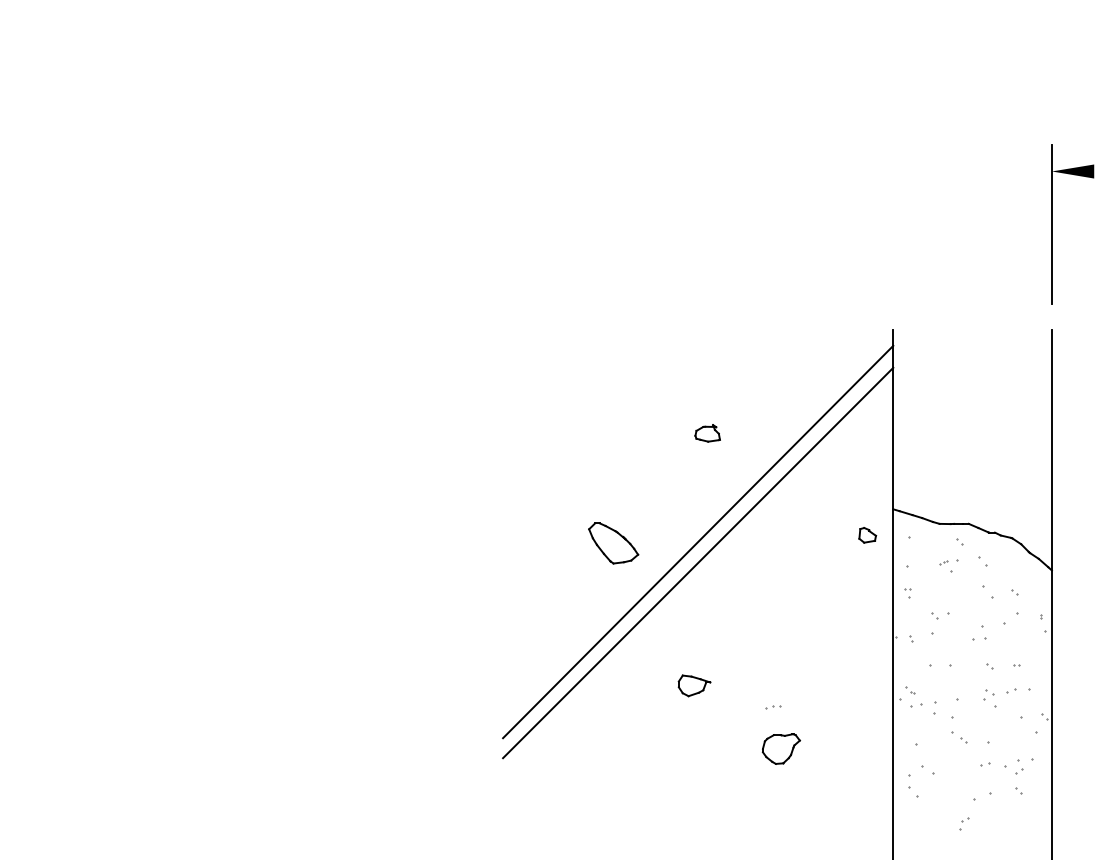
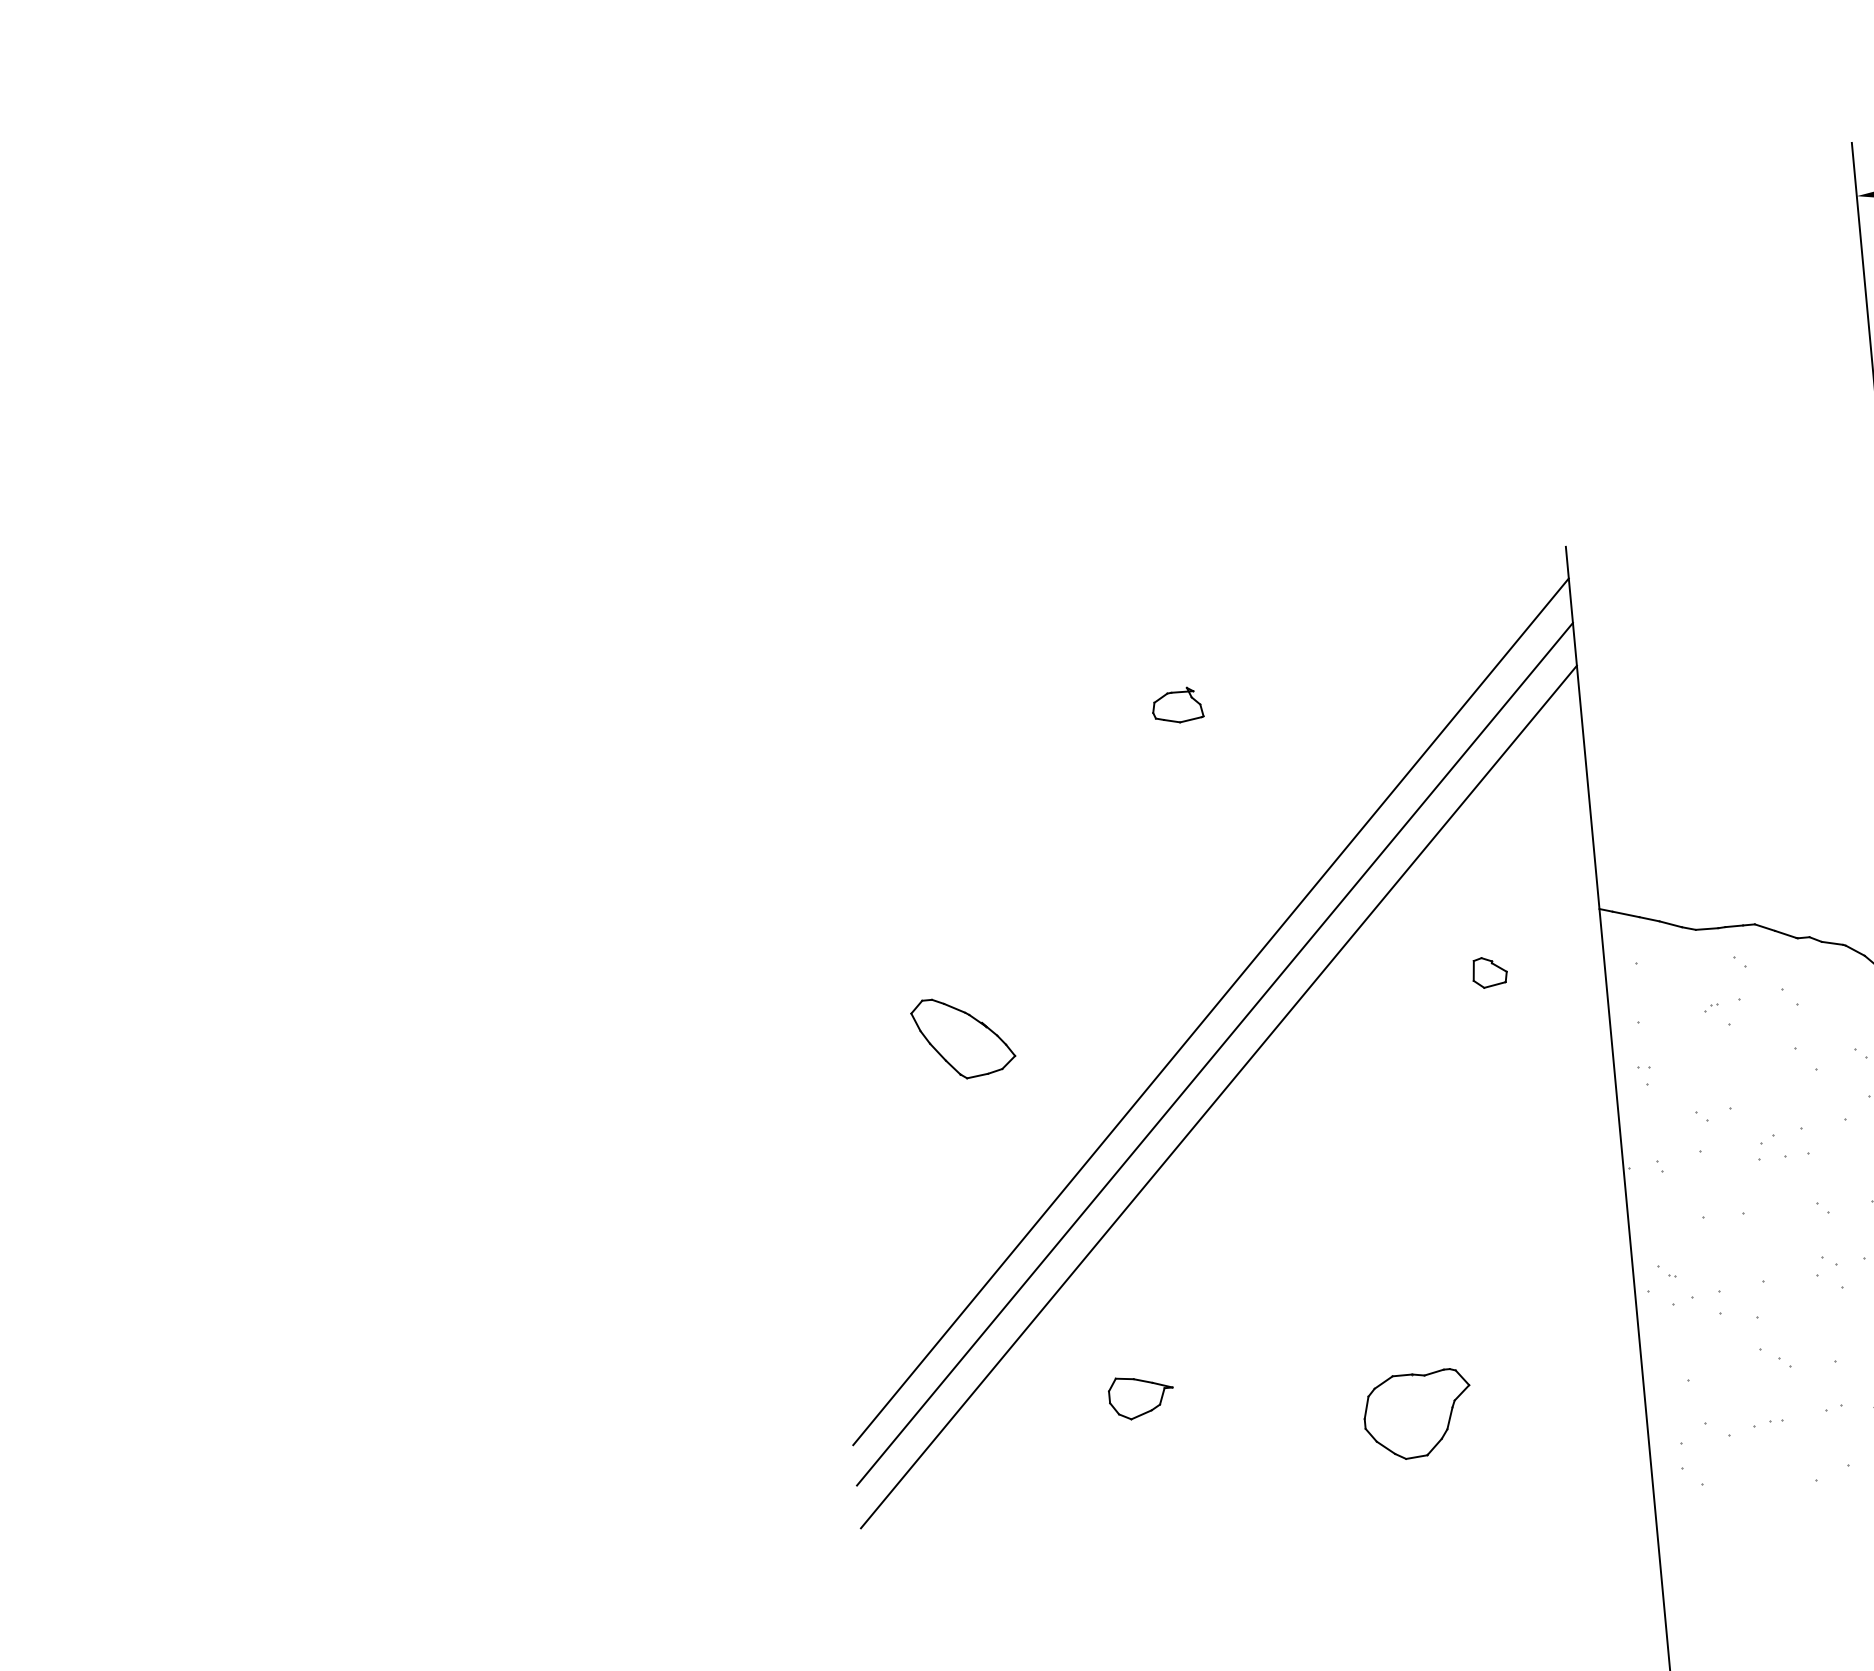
part: (707, 433) -> (1177, 705), moved
part: (867, 535) -> (1489, 972), moved
part: (613, 543) -> (963, 1037), moved
line: (698, 583) -> (1219, 1095), added
part: (694, 685) -> (1141, 1396), moved
part: (773, 707) -> (1770, 1423), moved
part: (781, 749) -> (1418, 1415), size x1.43
part: (964, 823) -> (1766, 1146), moved

